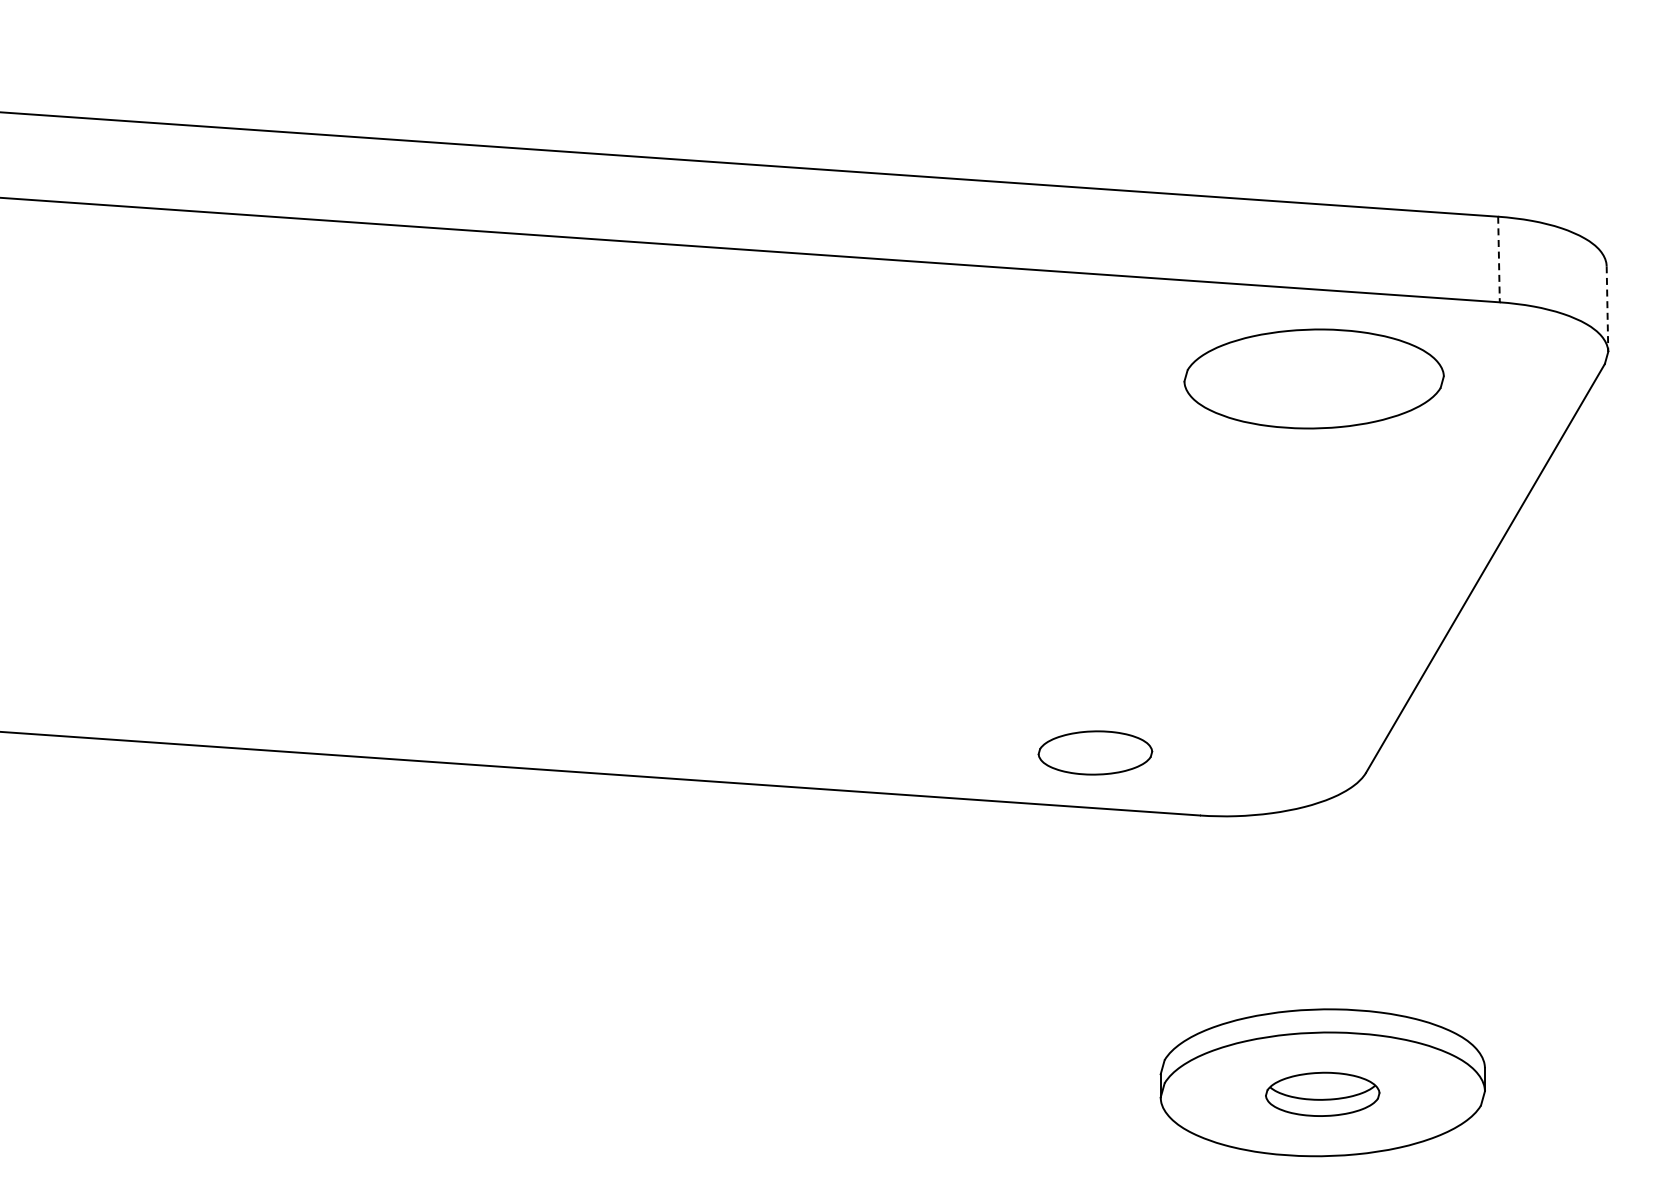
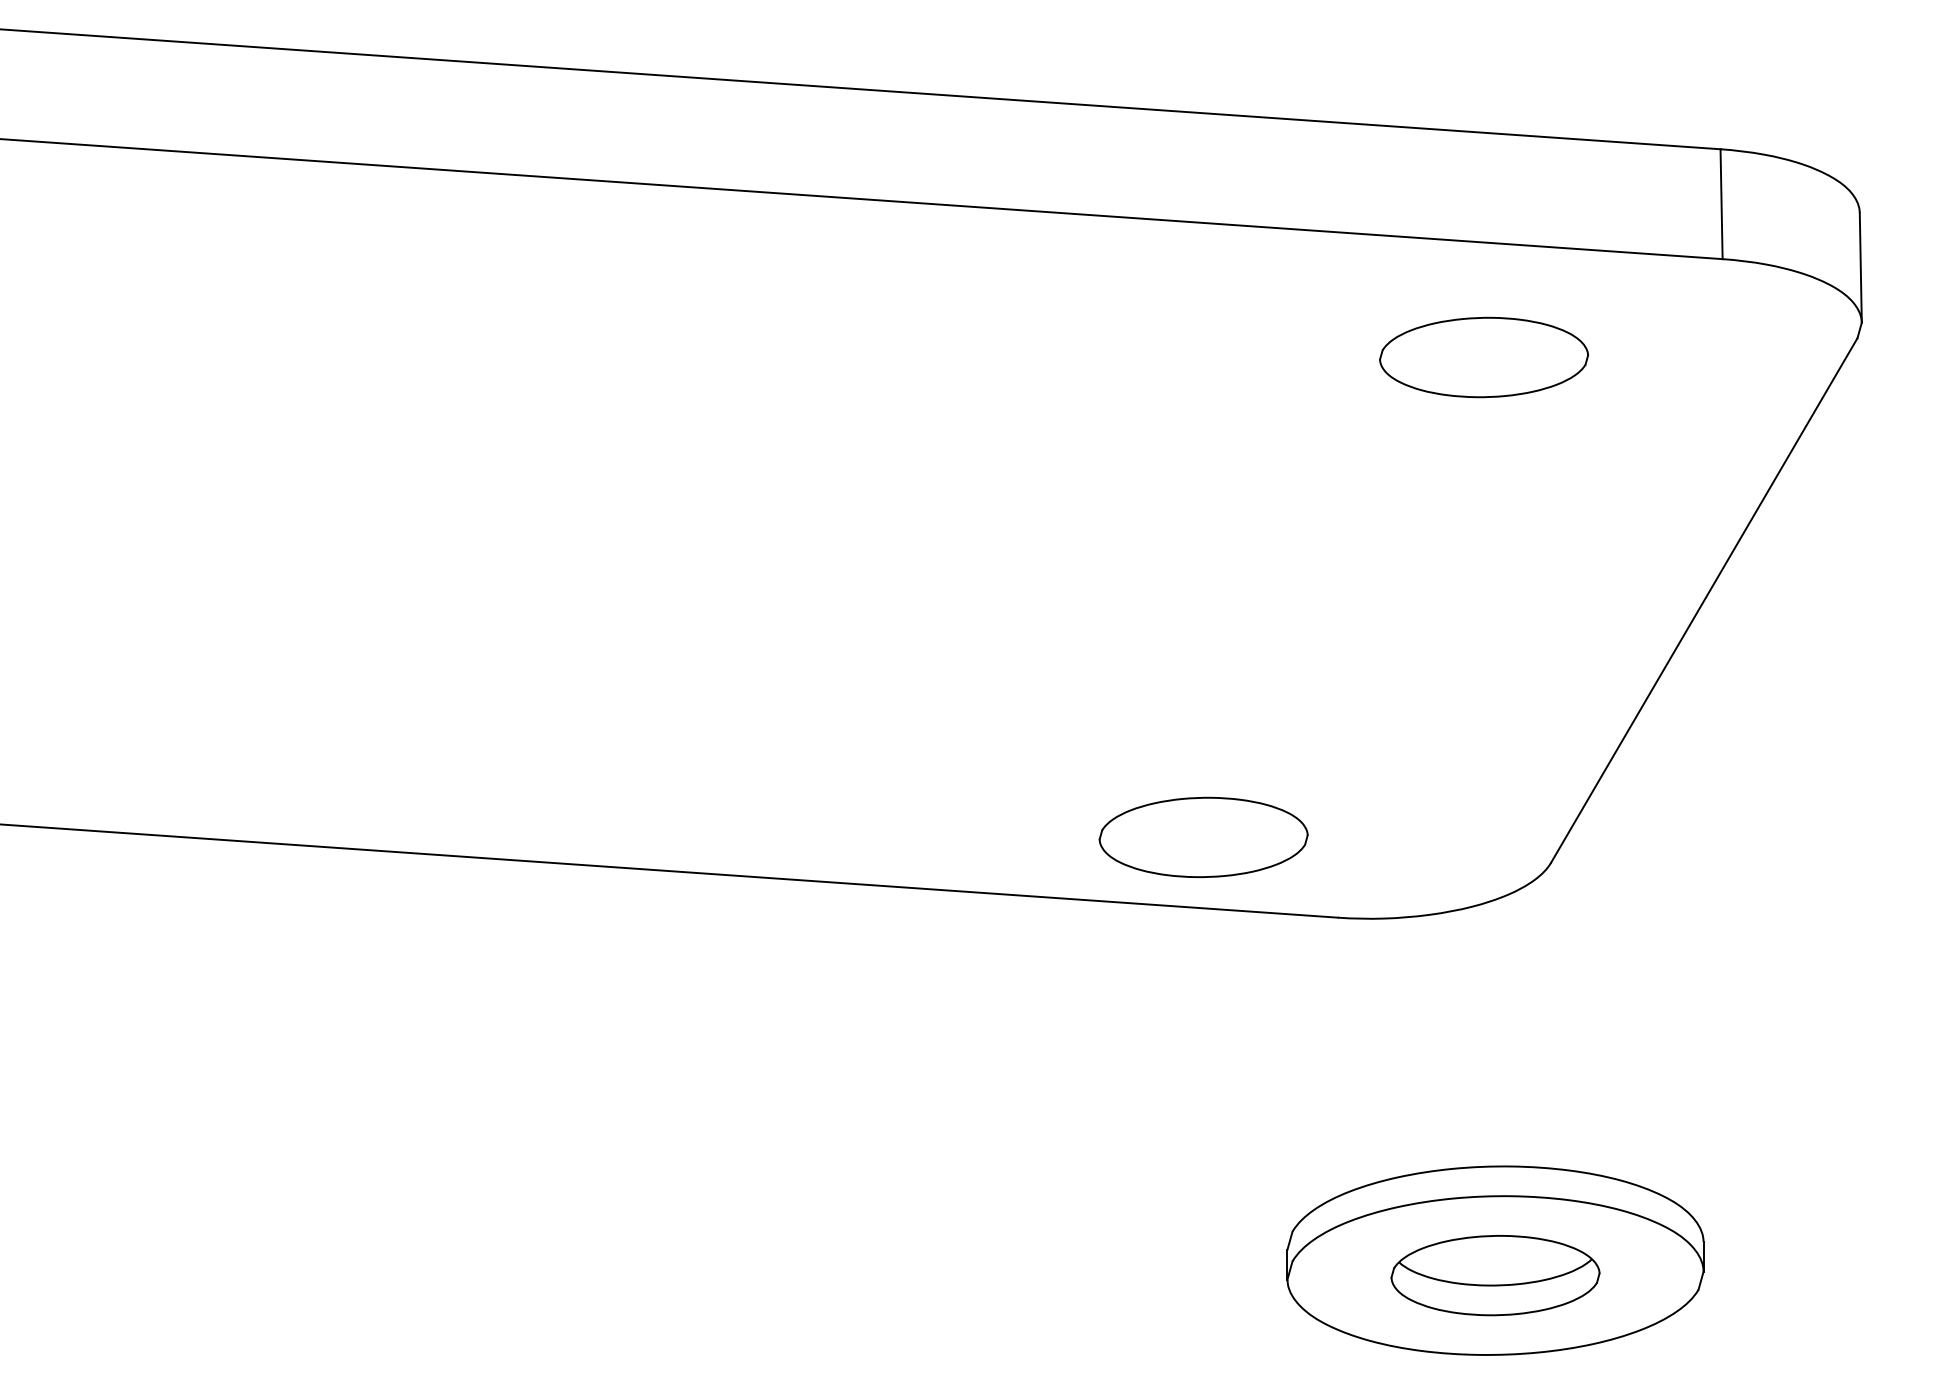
line: (1498, 259) -> (1720, 204), dashed -> solid
line: (1607, 309) -> (1860, 268), dashed -> solid
part: (1313, 378) -> (1483, 356), size x0.62
part: (1095, 752) -> (1203, 836), size x1.43
part: (1322, 1094) -> (1495, 1275), size x1.43

